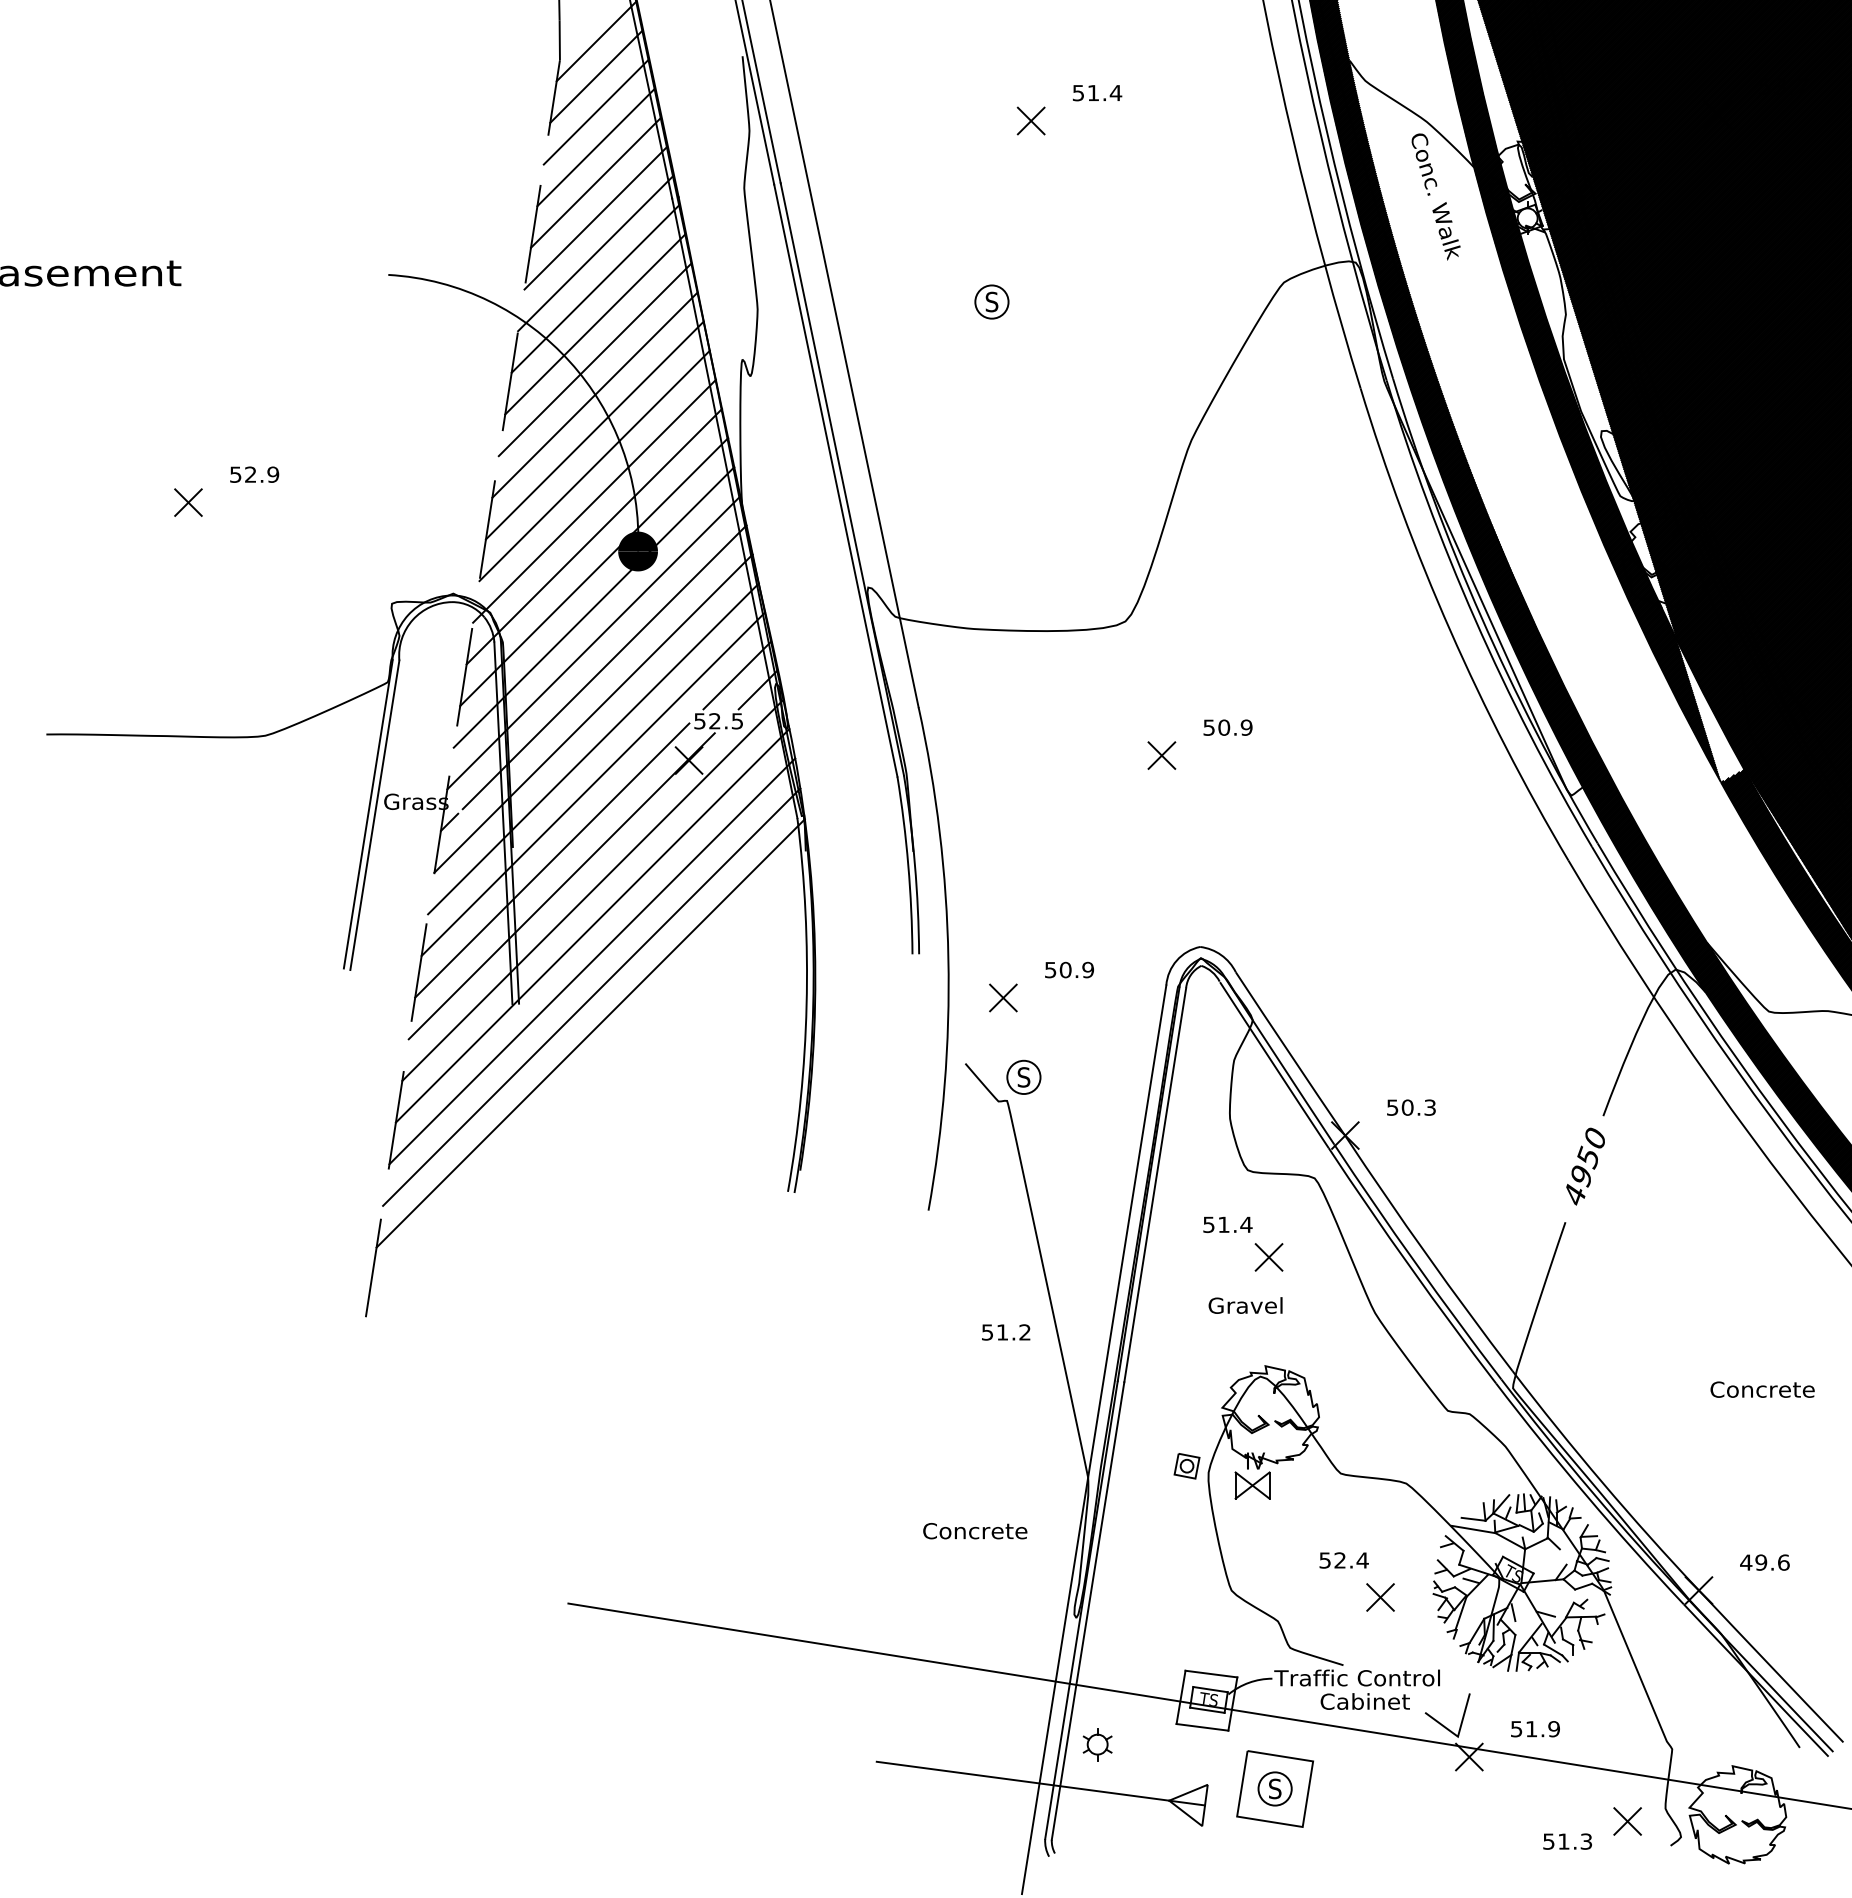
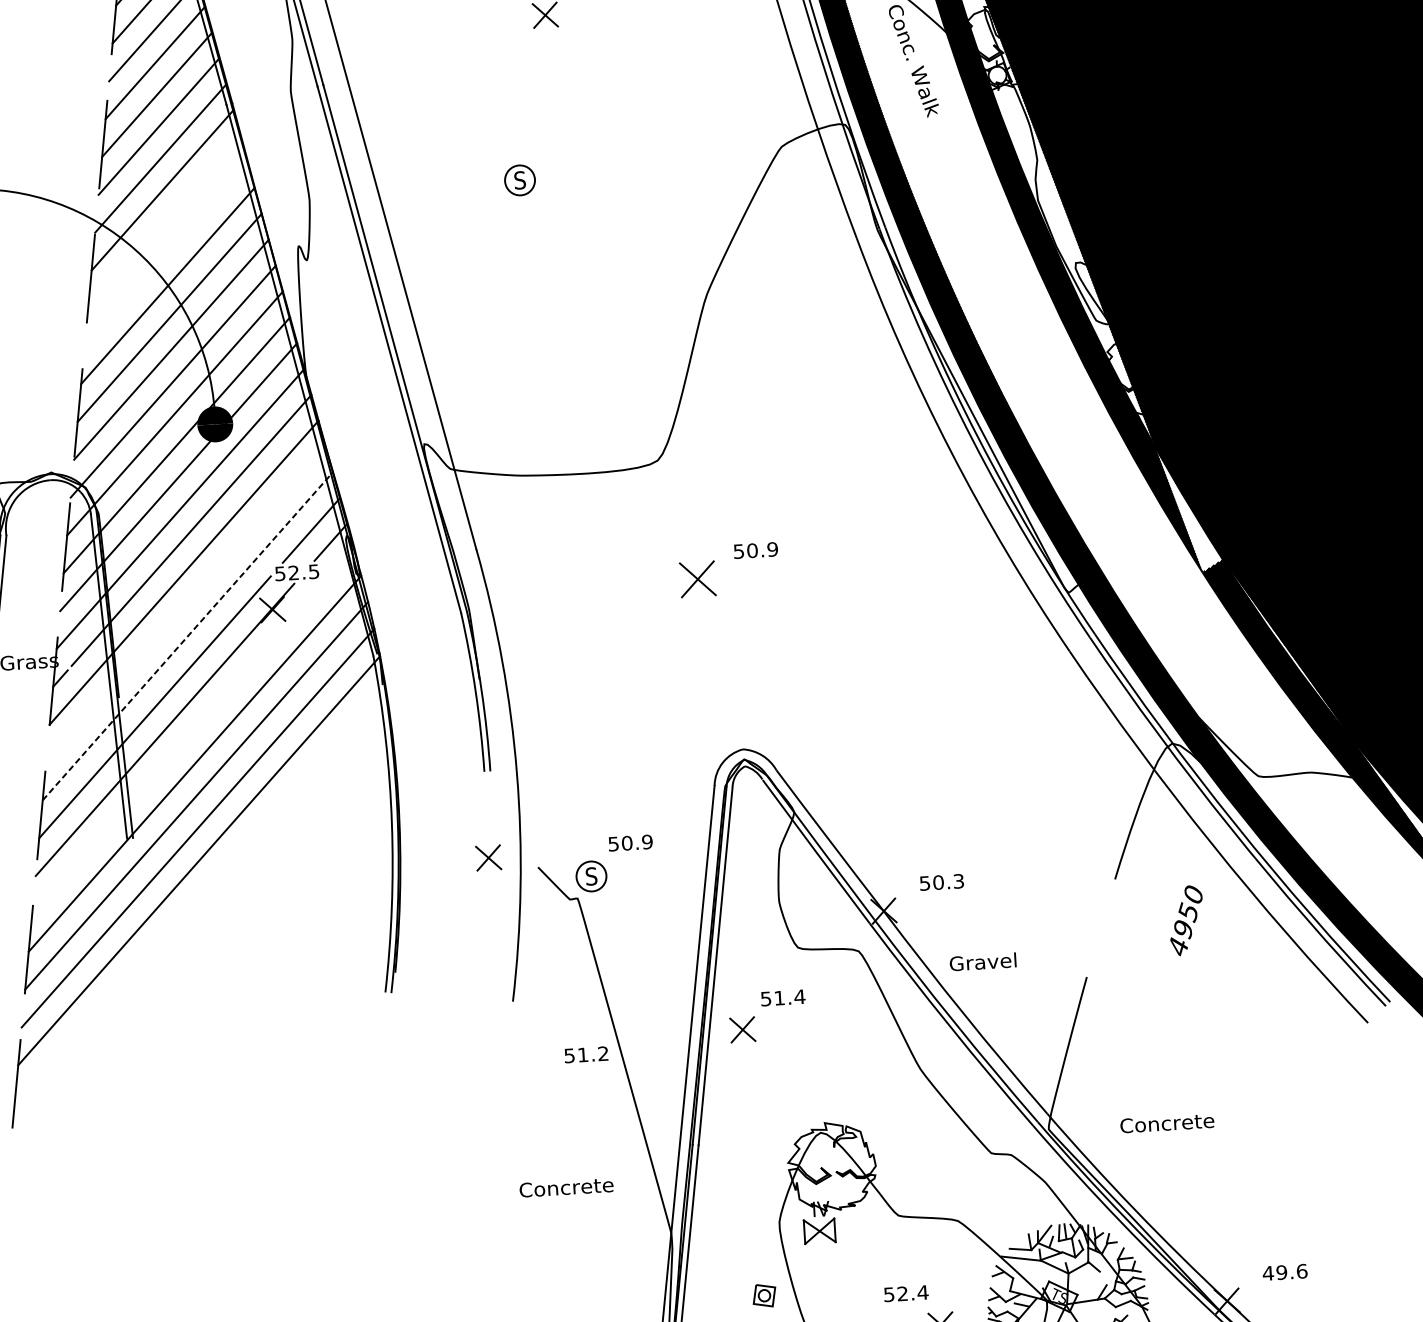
line: (595, 324) -> (164, 222), removed
line: (594, 359) -> (165, 253), removed
line: (593, 748) -> (185, 604), removed
part: (1161, 755) -> (697, 579), size x1.4
line: (593, 784) -> (187, 636), solid -> dashed
line: (592, 889) -> (192, 731), removed
text: (1069, 969) -> (630, 842), moved
part: (1003, 997) -> (488, 857), moved
text: (1585, 1166) -> (1186, 920), moved
part: (1268, 1257) -> (742, 1029), moved
text: (1245, 1305) -> (982, 961), moved
text: (1006, 1332) -> (586, 1054), moved
text: (1762, 1389) -> (1167, 1123), moved
part: (1186, 1466) -> (764, 1296), moved
text: (975, 1531) -> (566, 1187), moved

